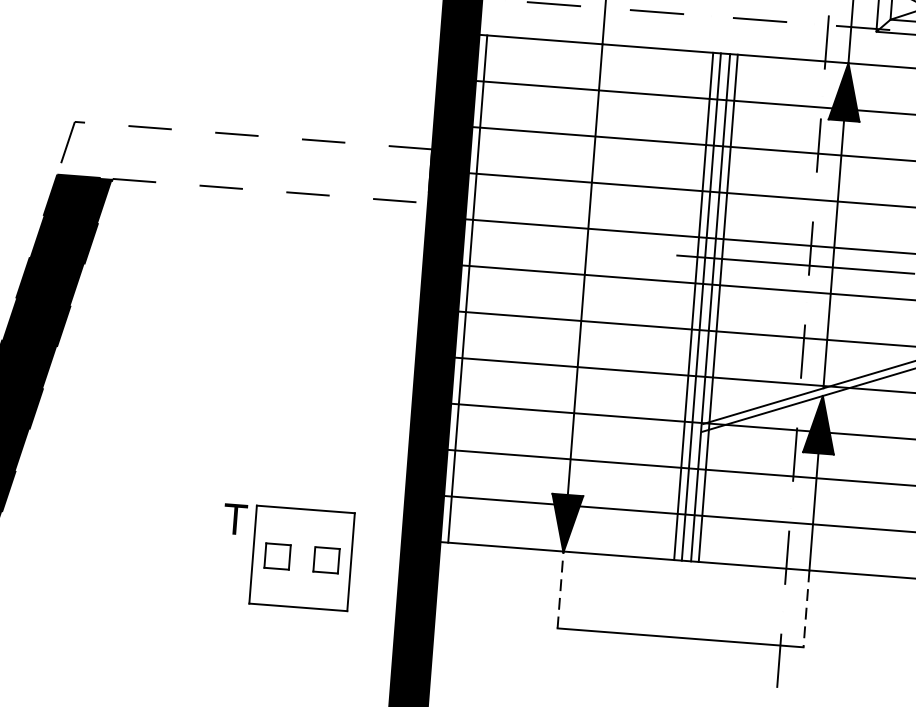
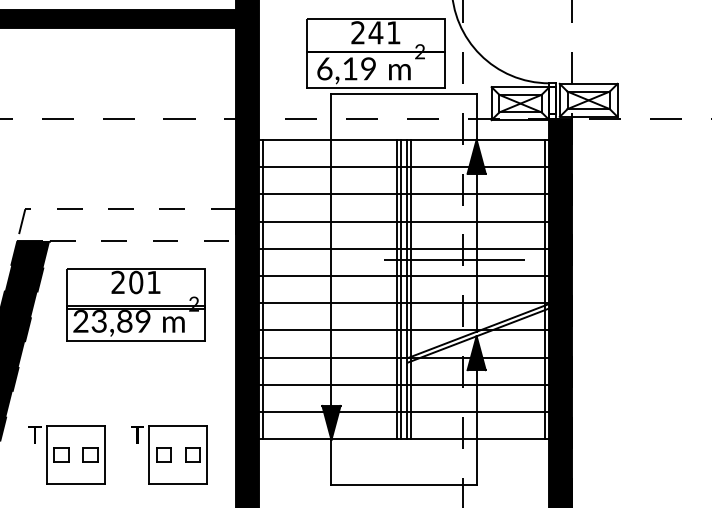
part: (249, 297) -> (135, 304), added
part: (112, 542) -> (66, 454), added
line: (560, 589) -> (331, 461), dashed -> solid
line: (806, 608) -> (476, 461), dashed -> solid

